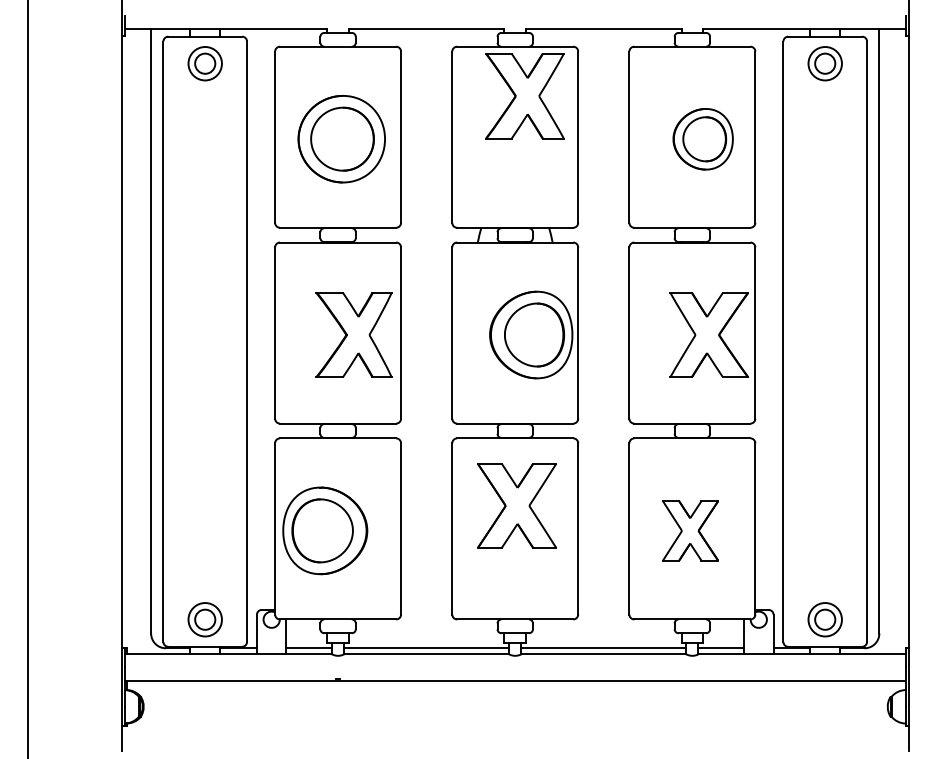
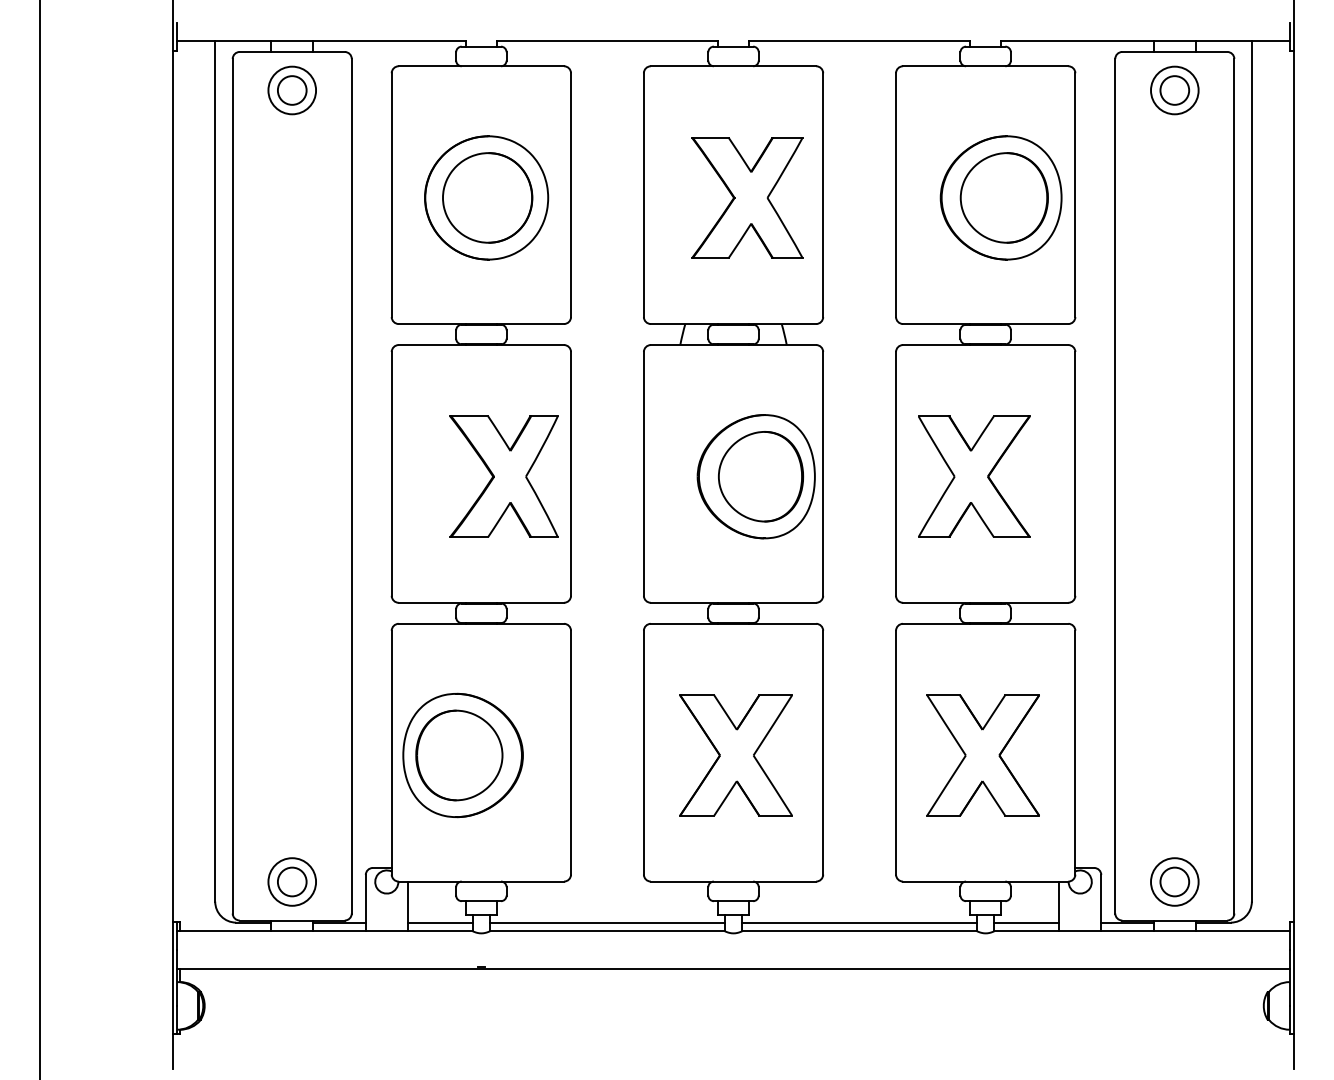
part: (524, 96) -> (746, 198), moved
part: (702, 139) -> (1000, 198), size x1.43
part: (708, 334) -> (973, 475), moved
part: (516, 505) -> (735, 754), moved
part: (690, 530) -> (983, 754), size x1.43

